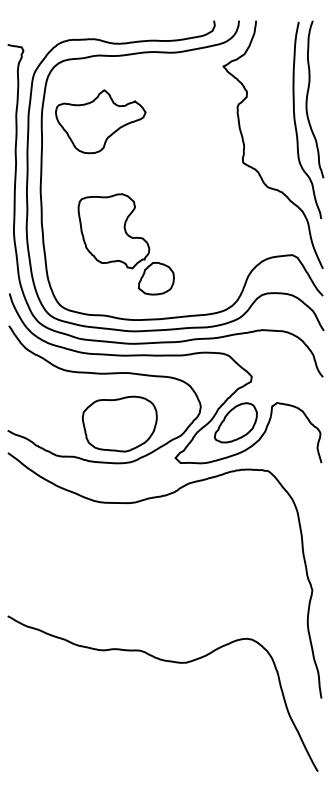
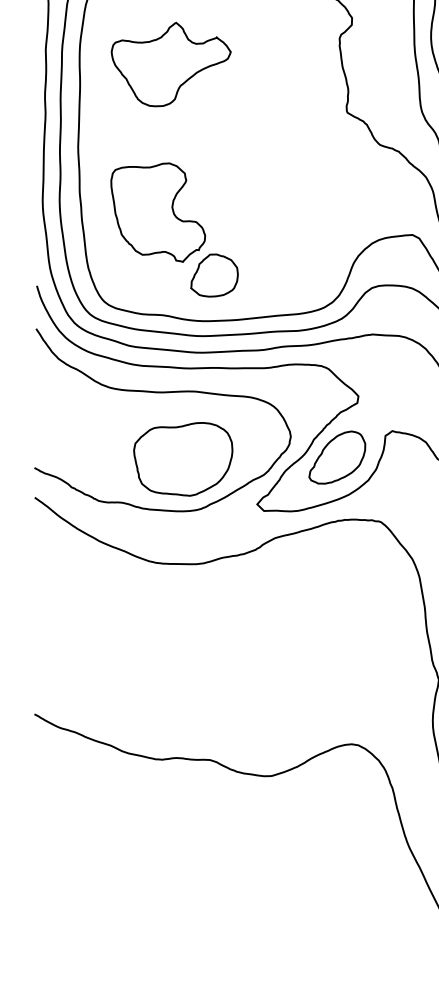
part: (100, 121) -> (170, 64), moved
part: (125, 244) -> (173, 230), moved

